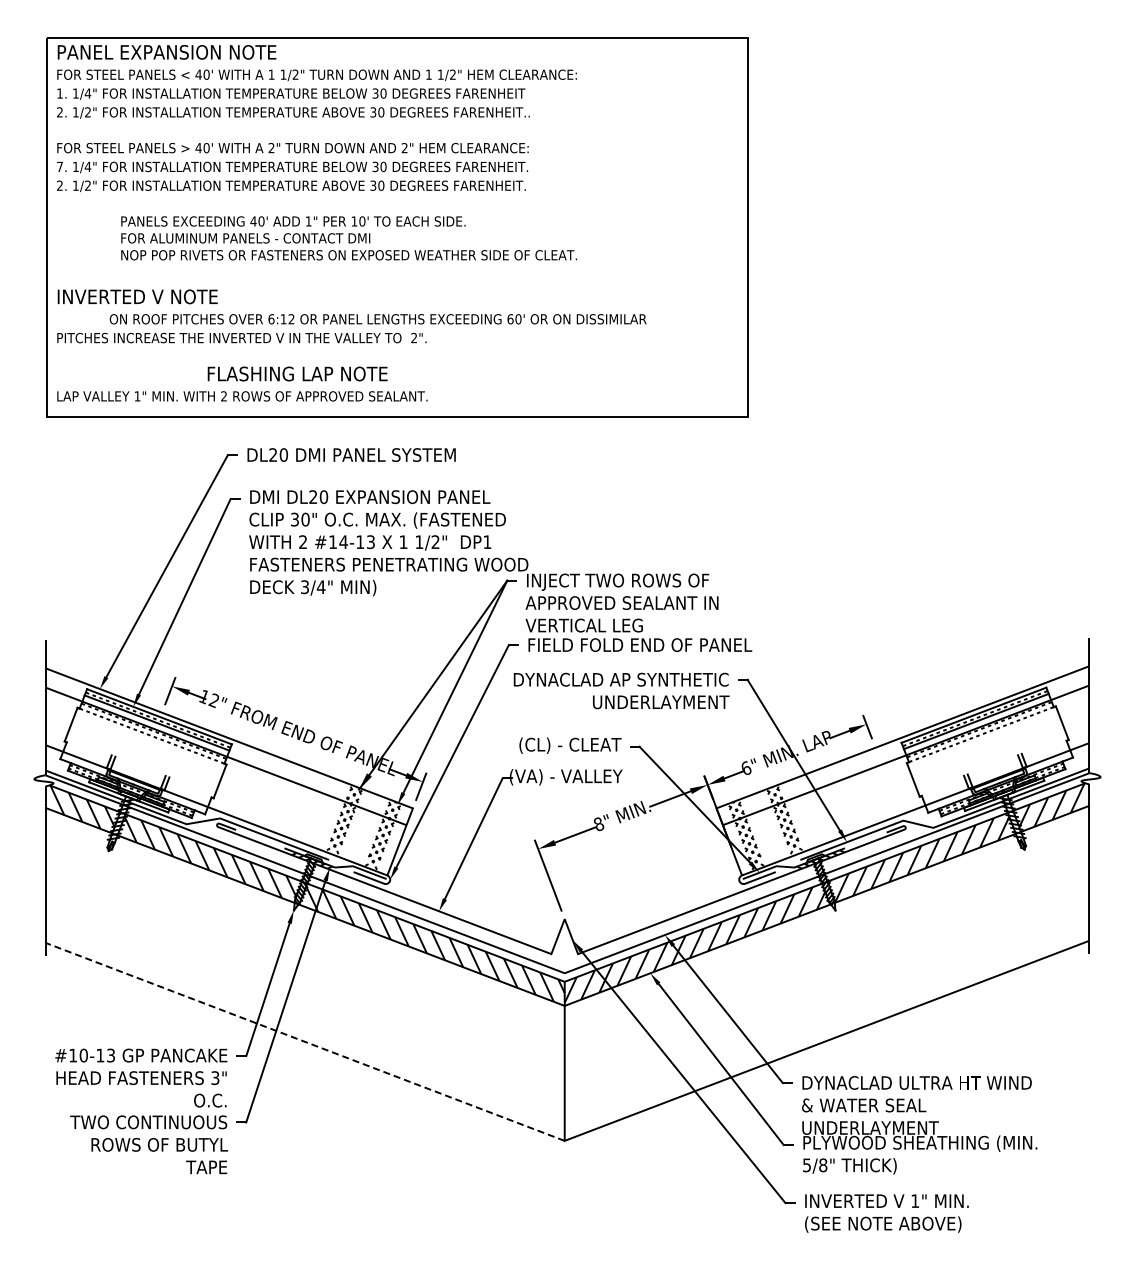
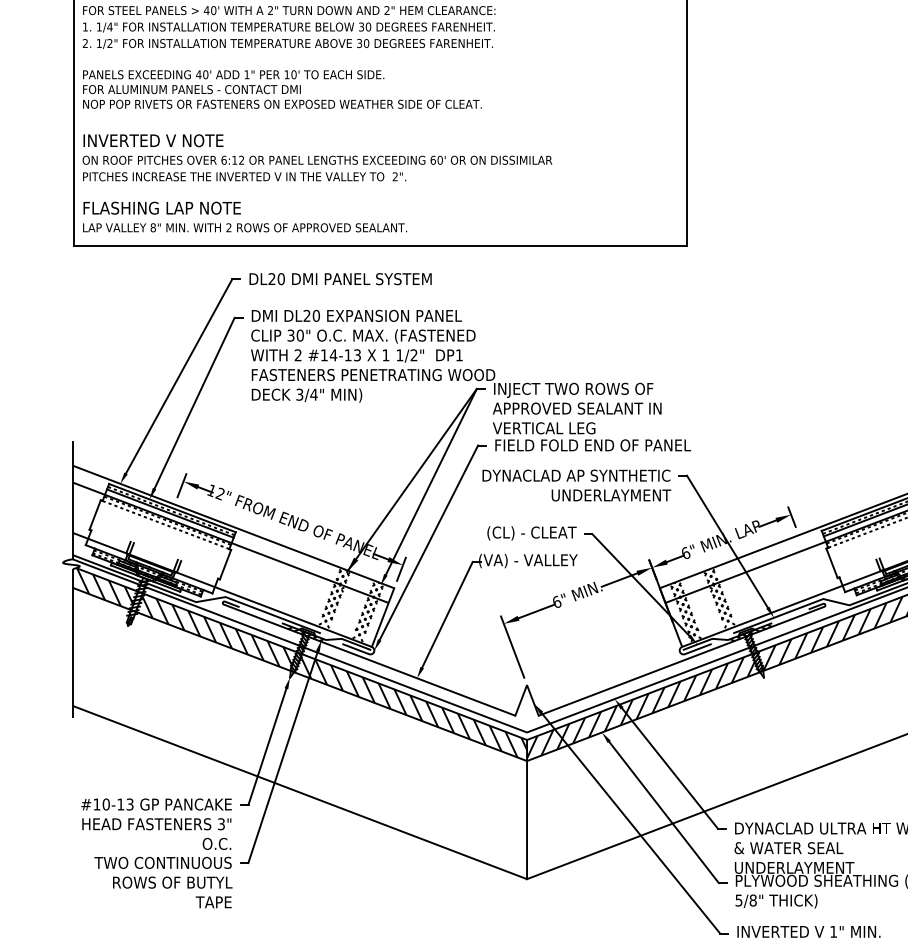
text: (59, 166) -> (85, 26), 7. -> 1.
text: (348, 238) -> (281, 89), moved
text: (377, 319) -> (316, 160), moved
text: (297, 373) -> (162, 207), moved
text: (137, 396) -> (153, 227), 1" -> 8"
text: (598, 824) -> (556, 602), 8" -> 6"
line: (305, 1041) -> (300, 792), dashed -> solid

